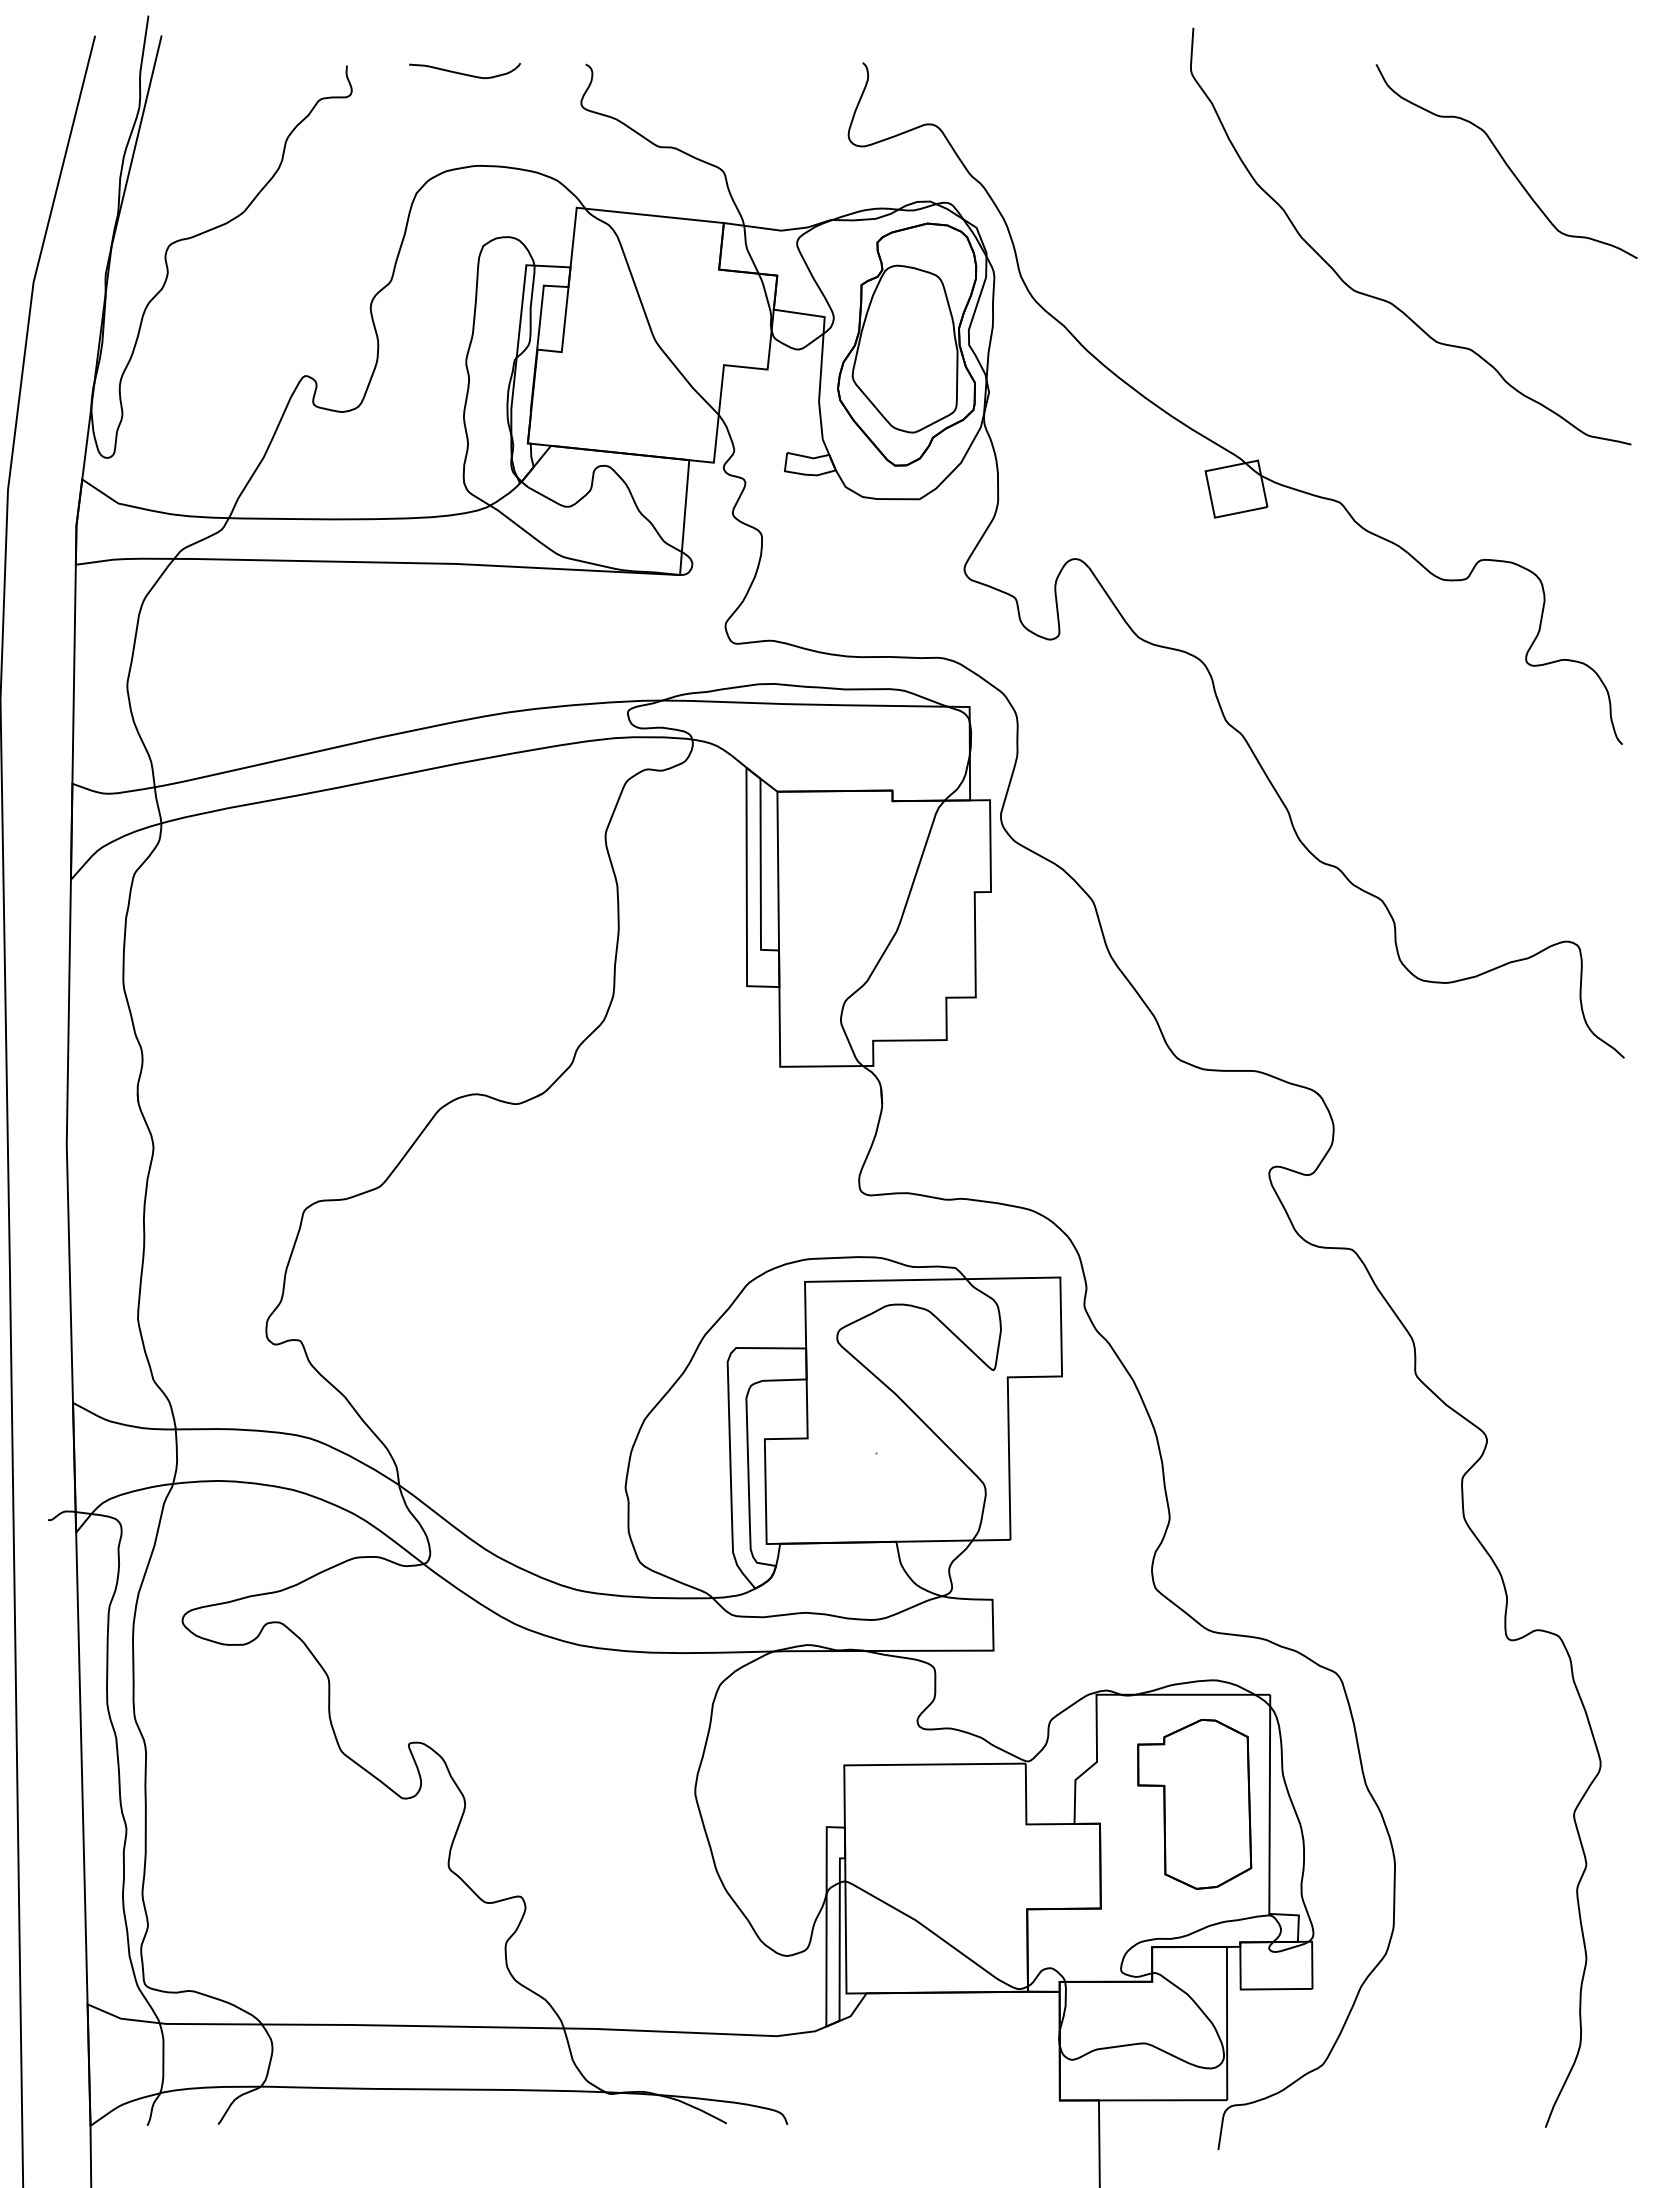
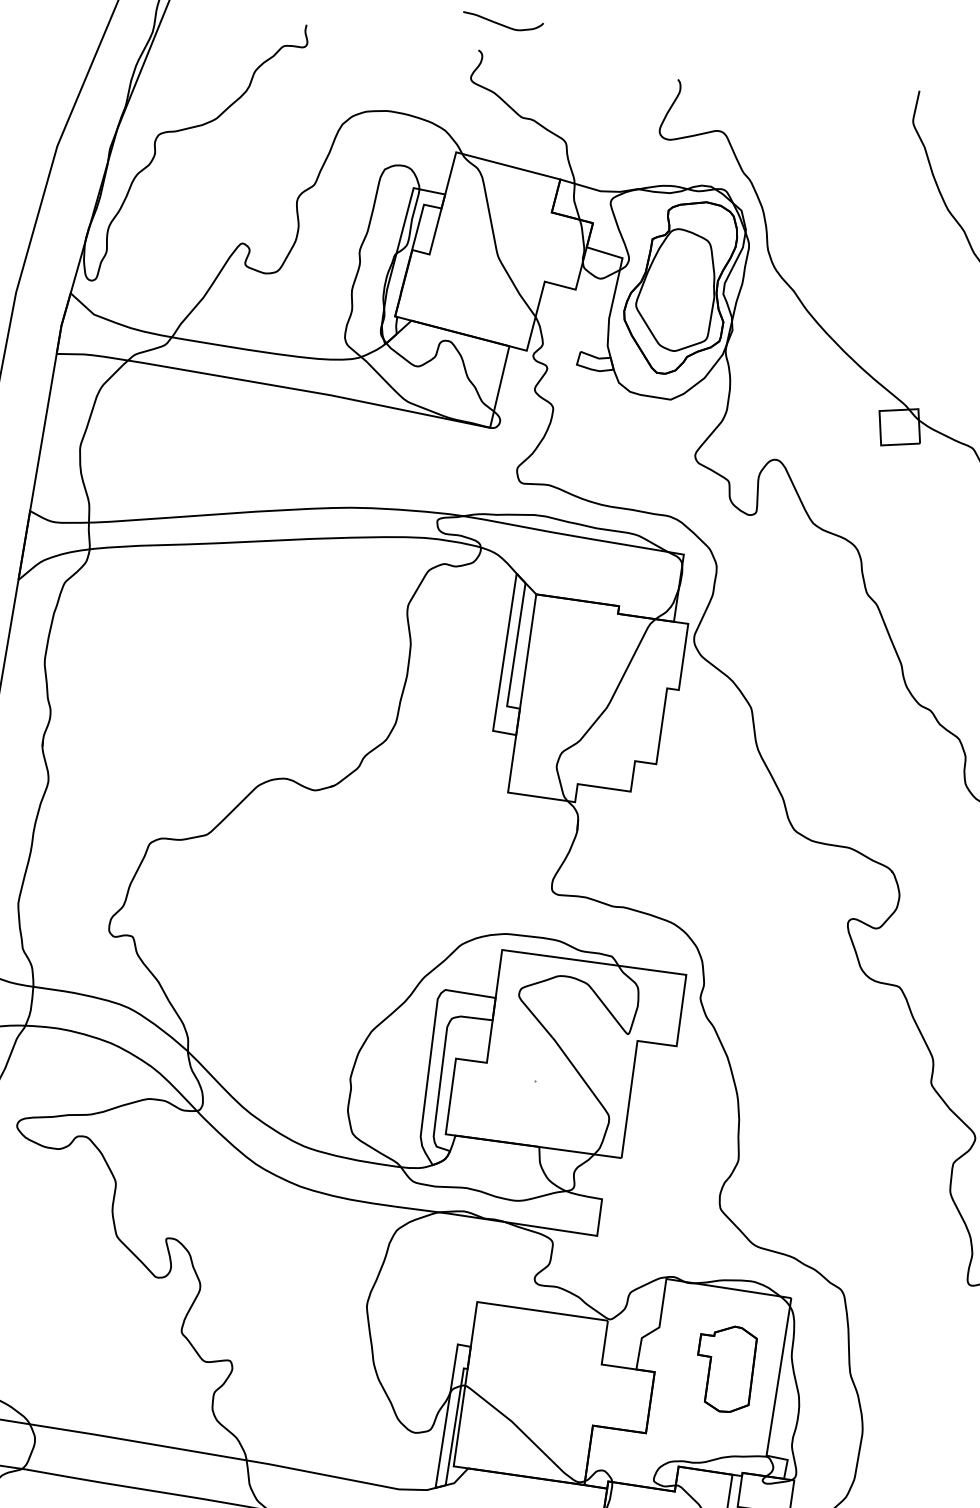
curve: (465, 73) -> (502, 24), moved
part: (1194, 1804) -> (724, 1368), size x0.7

